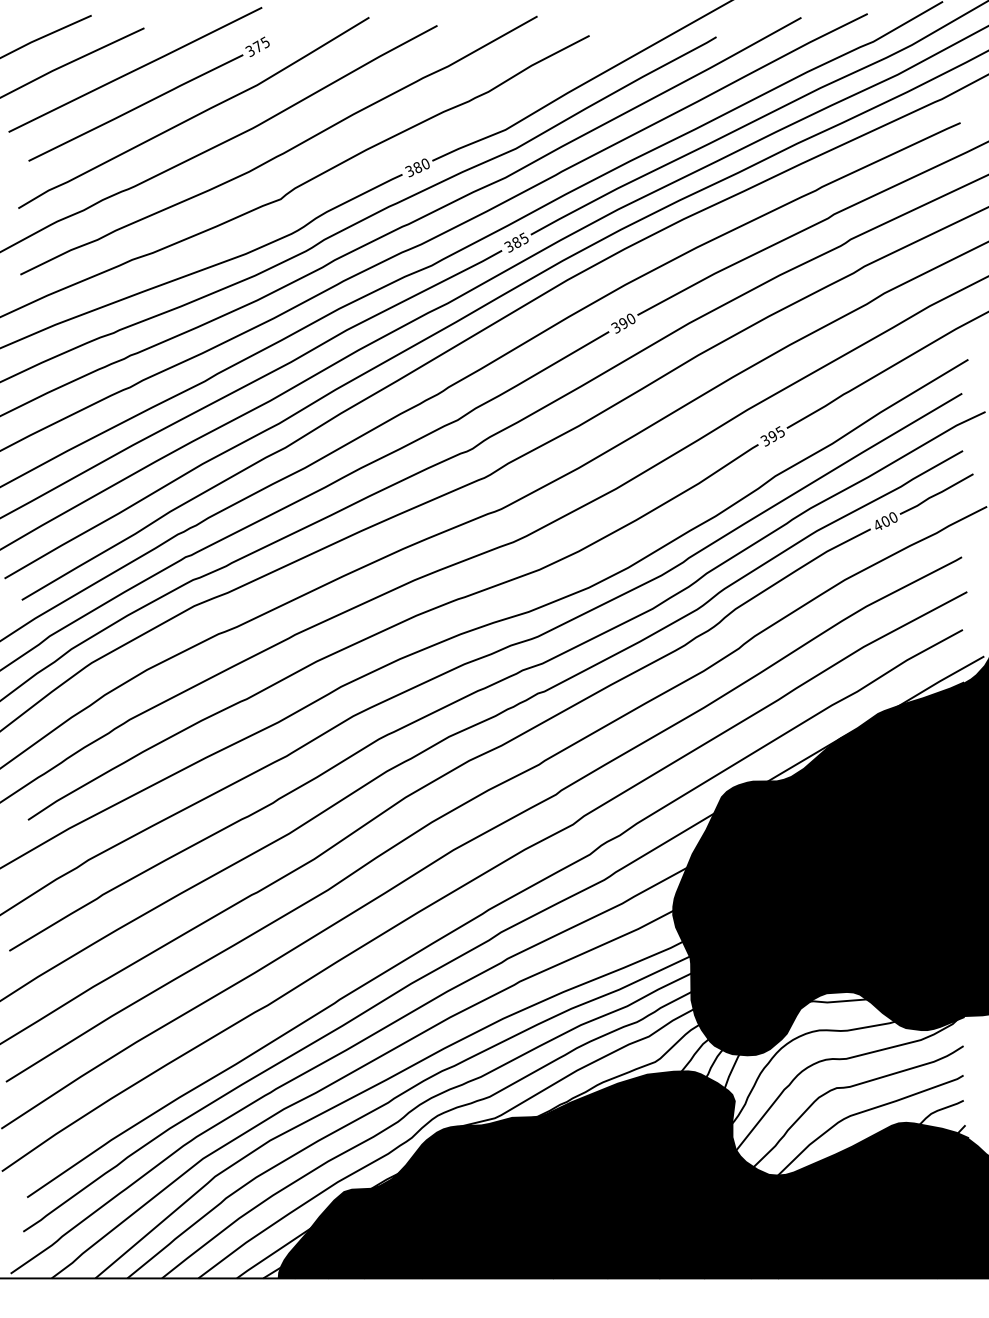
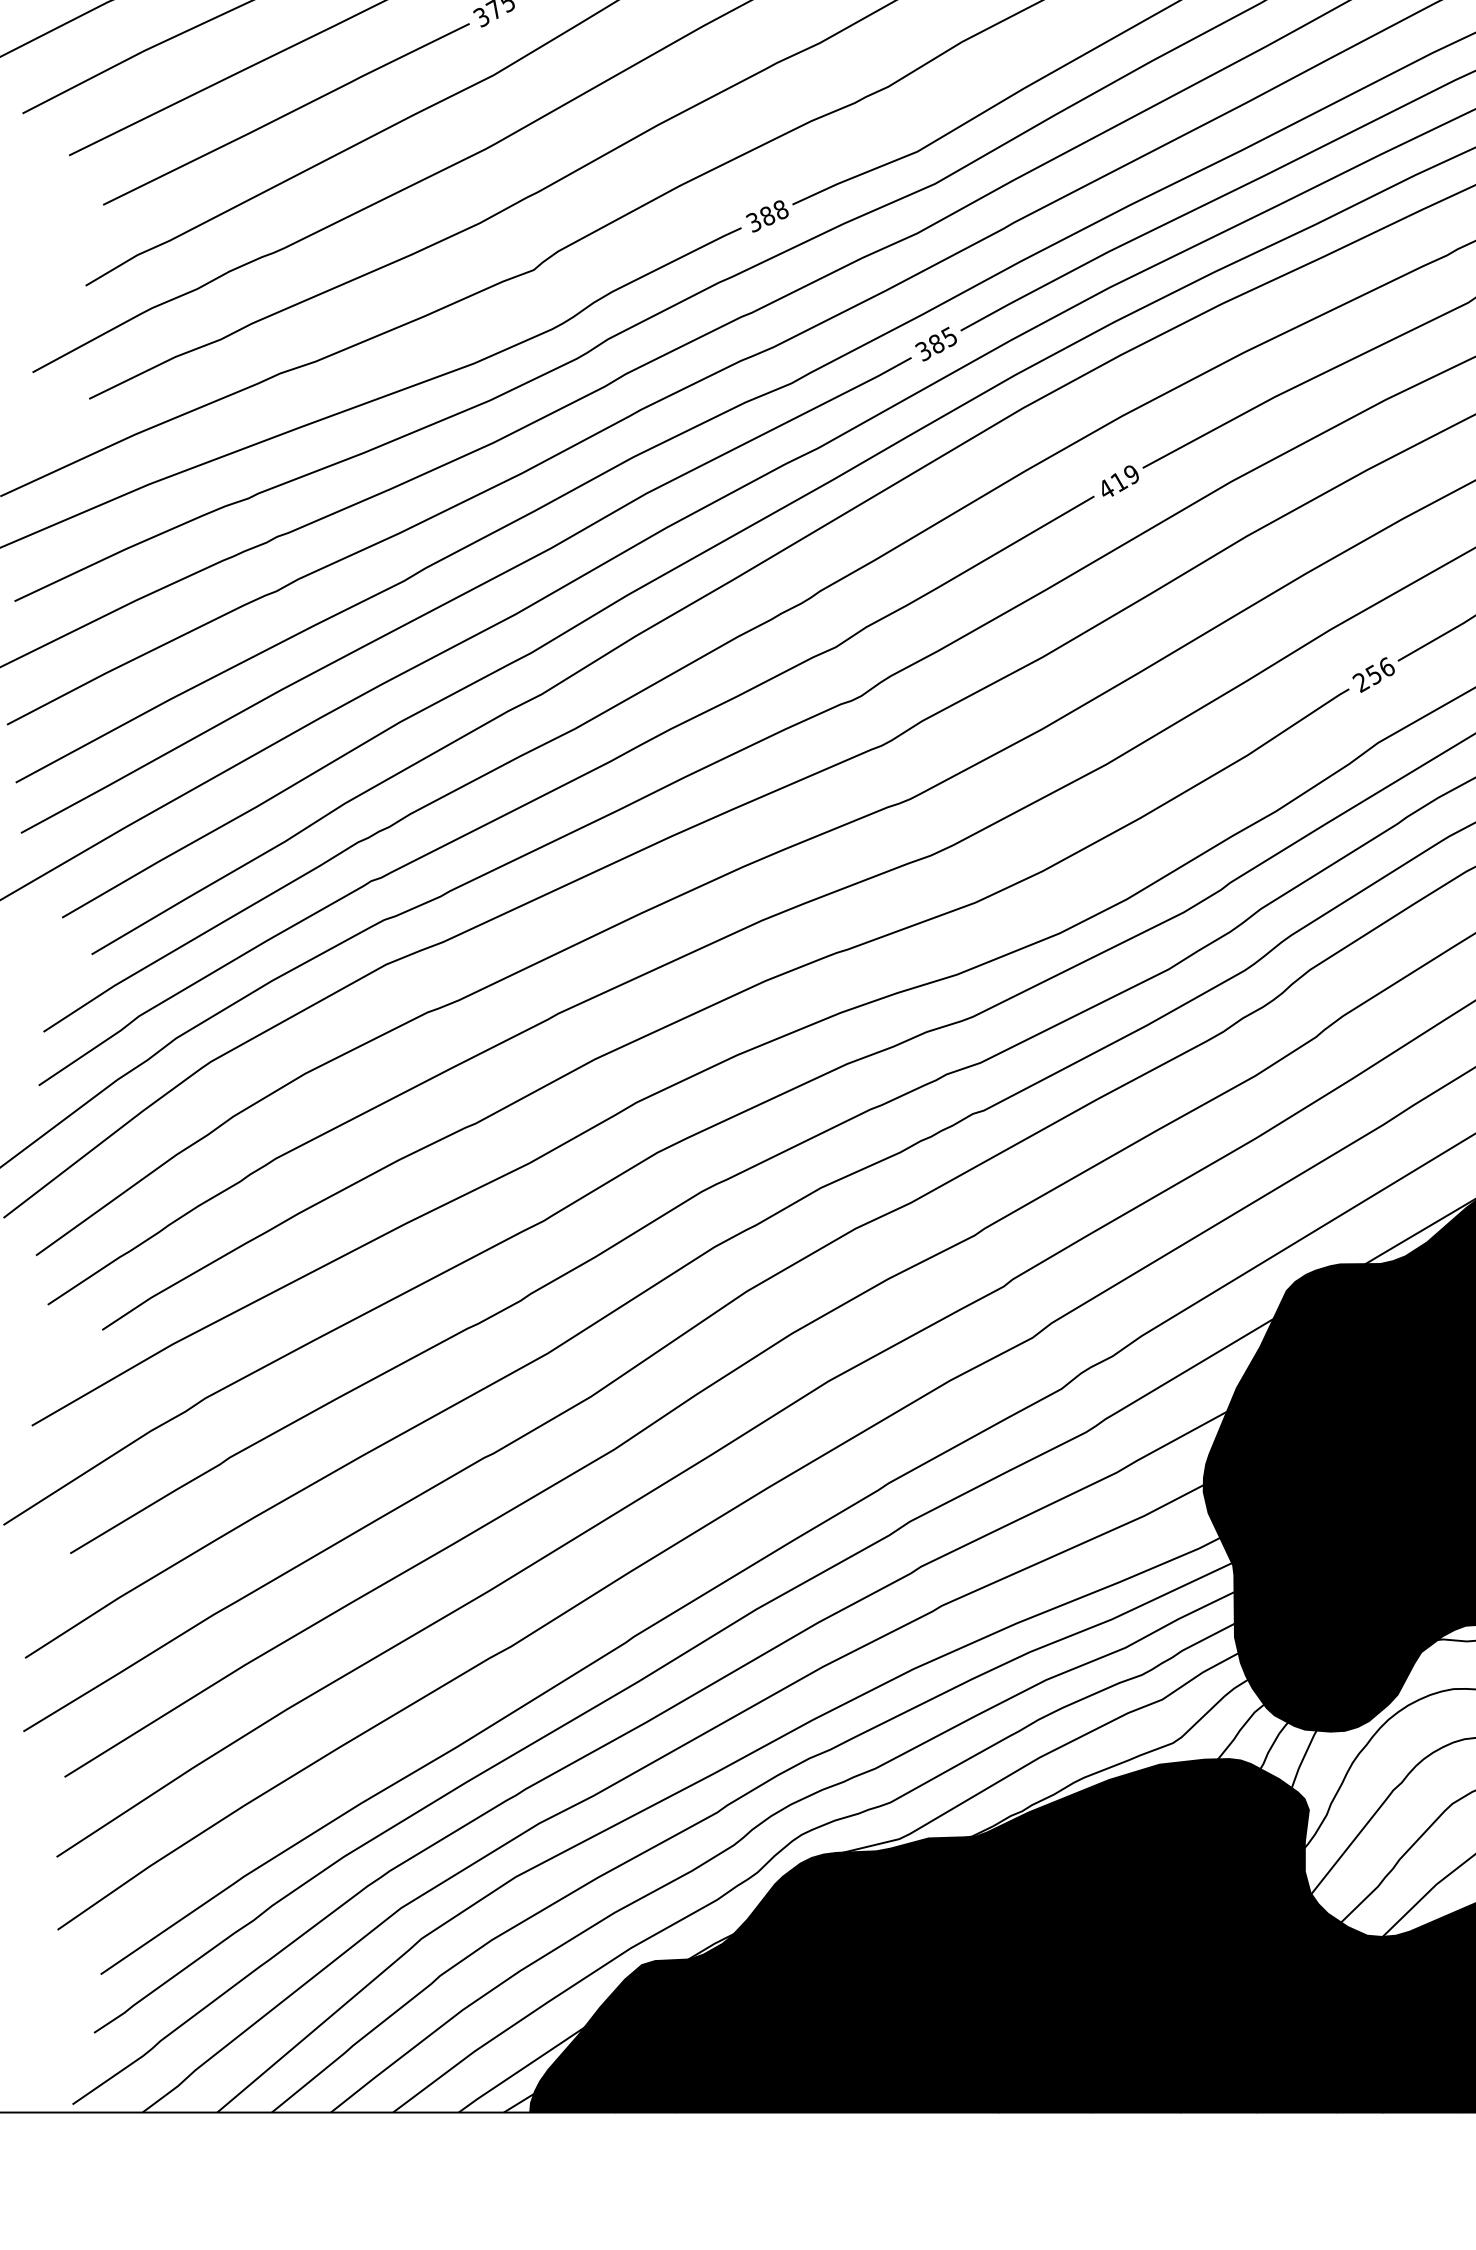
text: (425, 163) -> (780, 209), 380 -> 388
text: (623, 324) -> (1118, 483), 390 -> 419
text: (772, 436) -> (1373, 675), 395 -> 256

